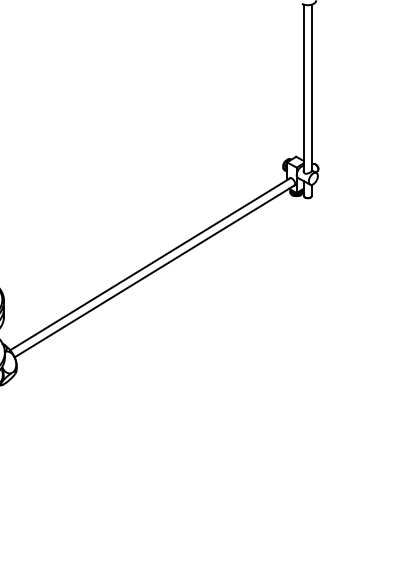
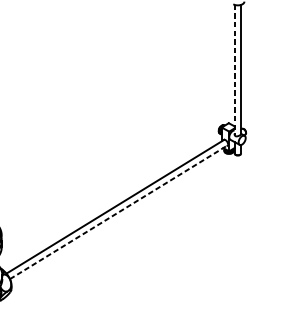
line: (303, 88) -> (234, 70), solid -> dashed
line: (155, 271) -> (119, 212), solid -> dashed

